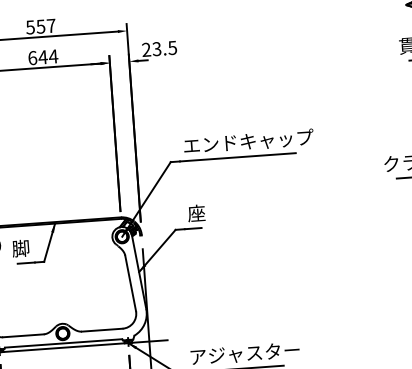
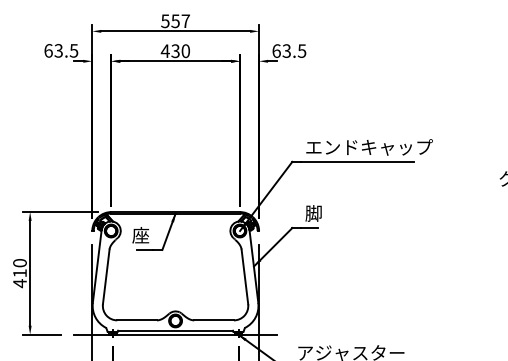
text: (146, 49) -> (276, 50), 23.5 -> 63.5
text: (43, 57) -> (175, 51), 644 -> 430
text: (197, 213) -> (314, 213), 座 -> 脚
text: (21, 248) -> (141, 235), 脚 -> 座

